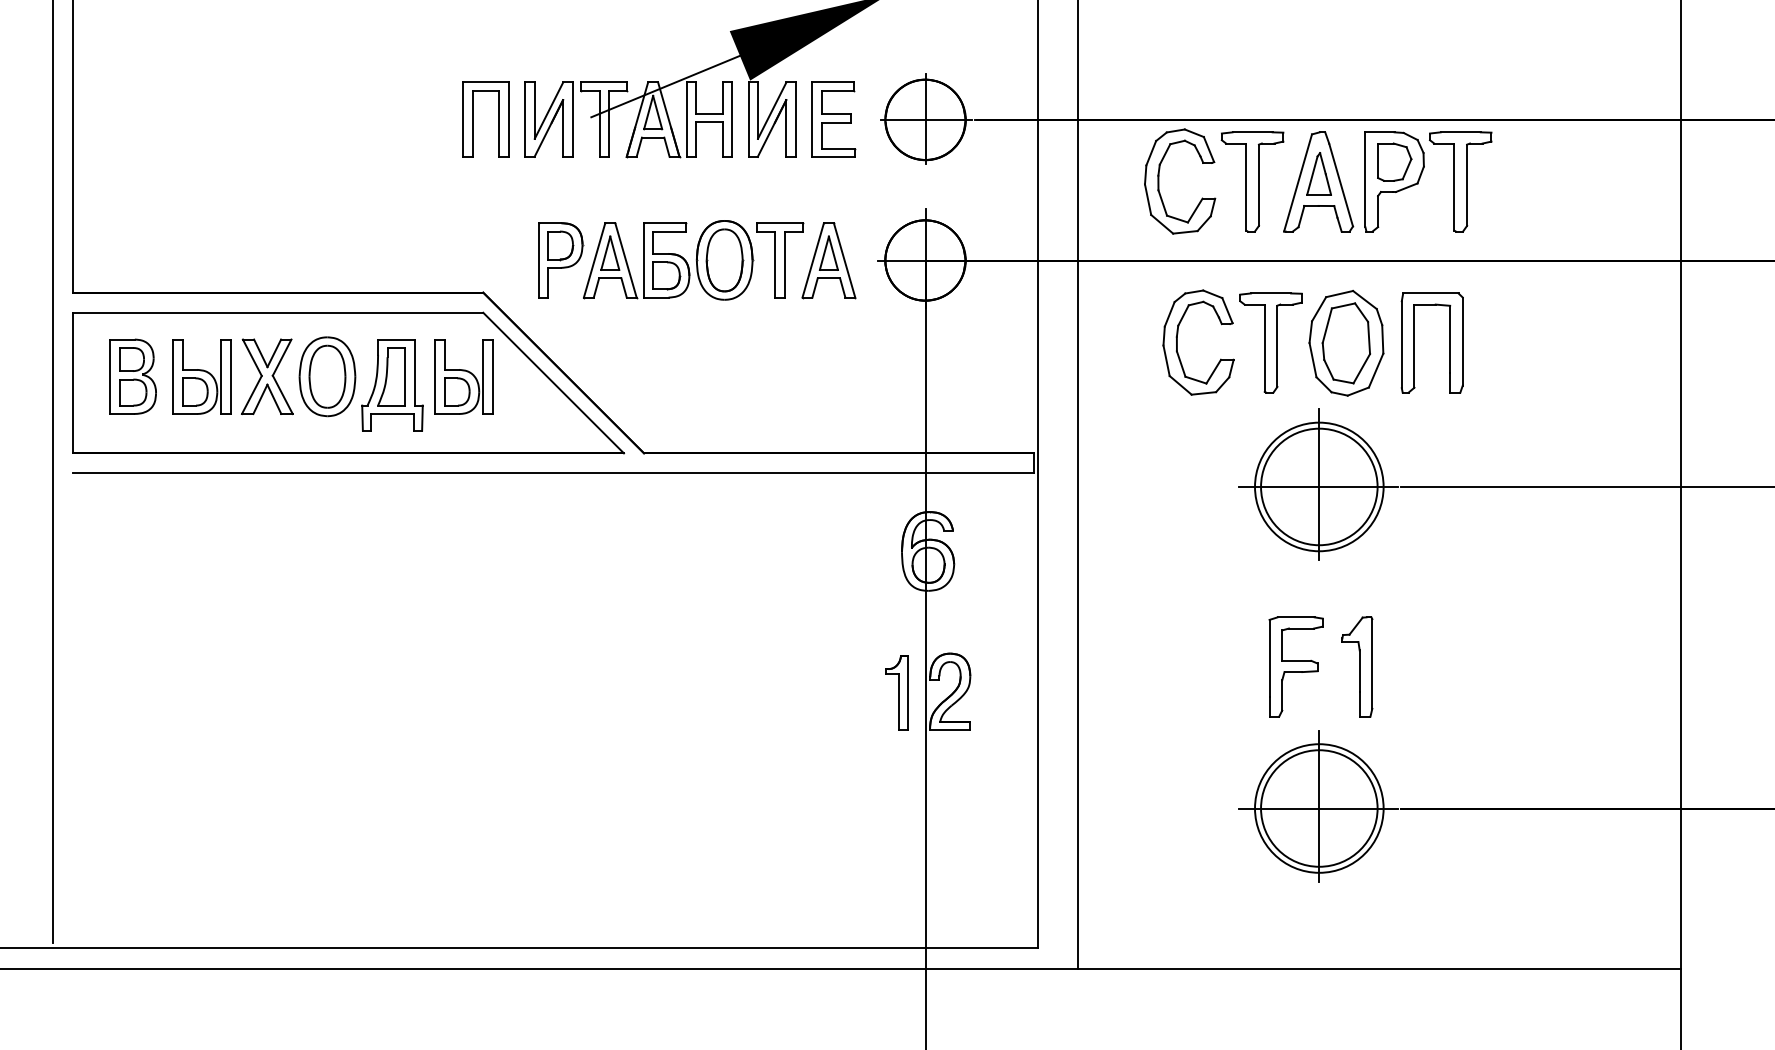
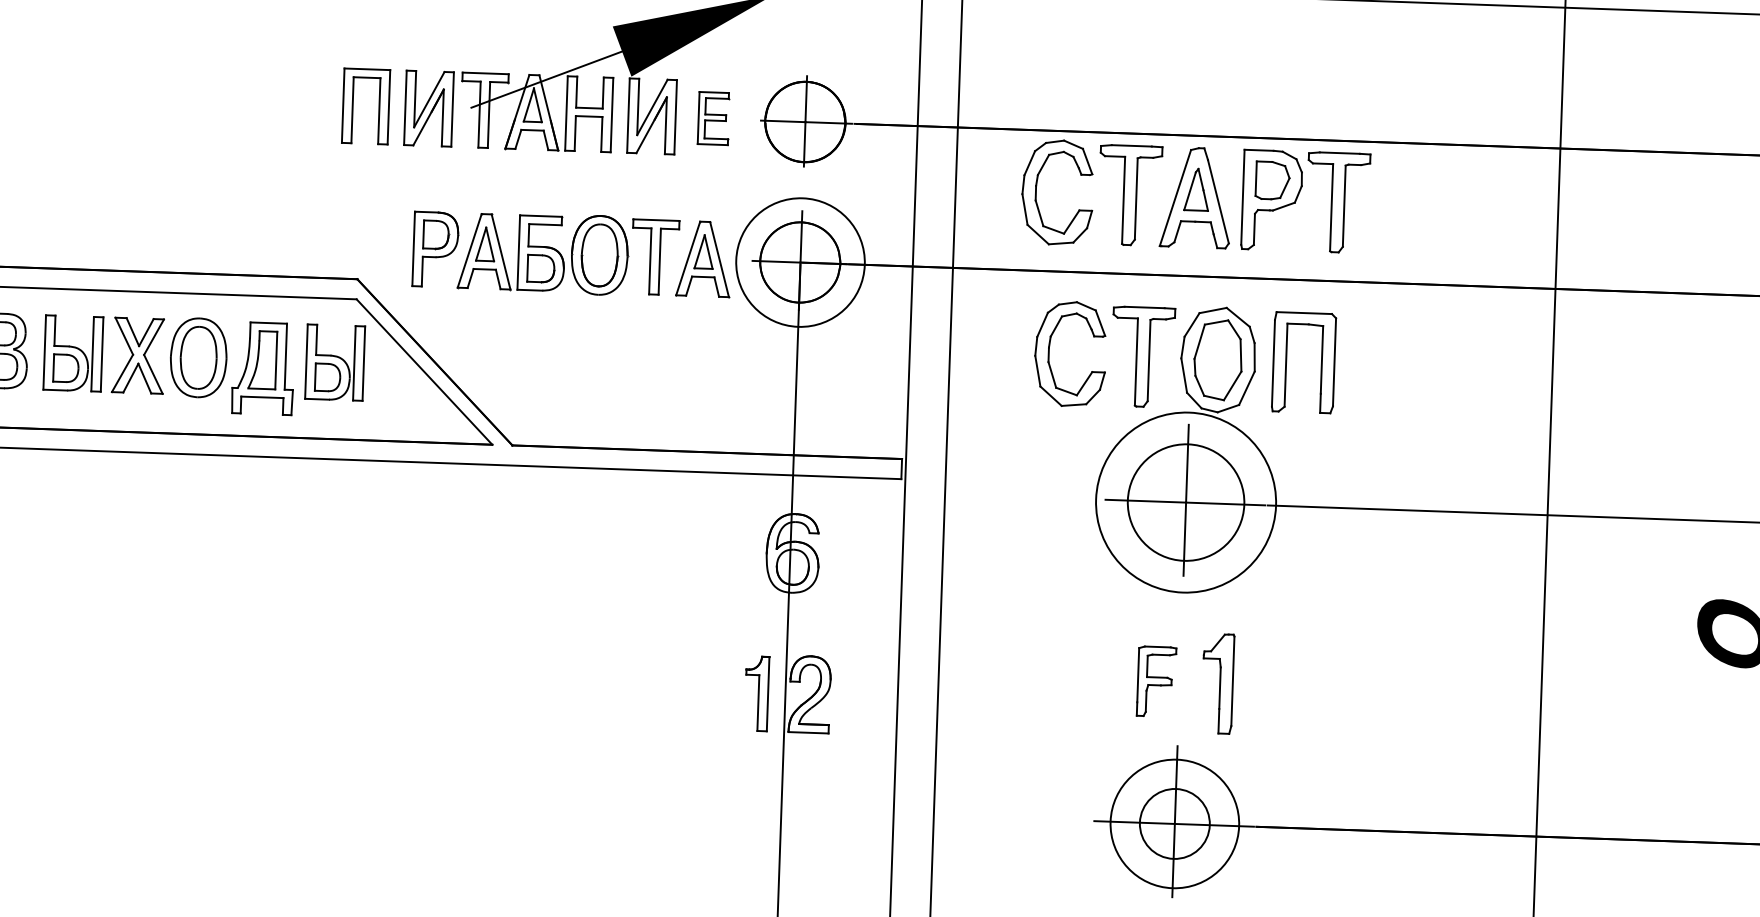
part: (833, 119) -> (713, 118), size x0.7
circle: (925, 260) -> (800, 262), size x1.6
circle: (1319, 486) -> (1186, 502), size x1.4
part: (1295, 666) -> (1156, 681), size x0.7
circle: (1319, 808) -> (1175, 823), size x0.6

